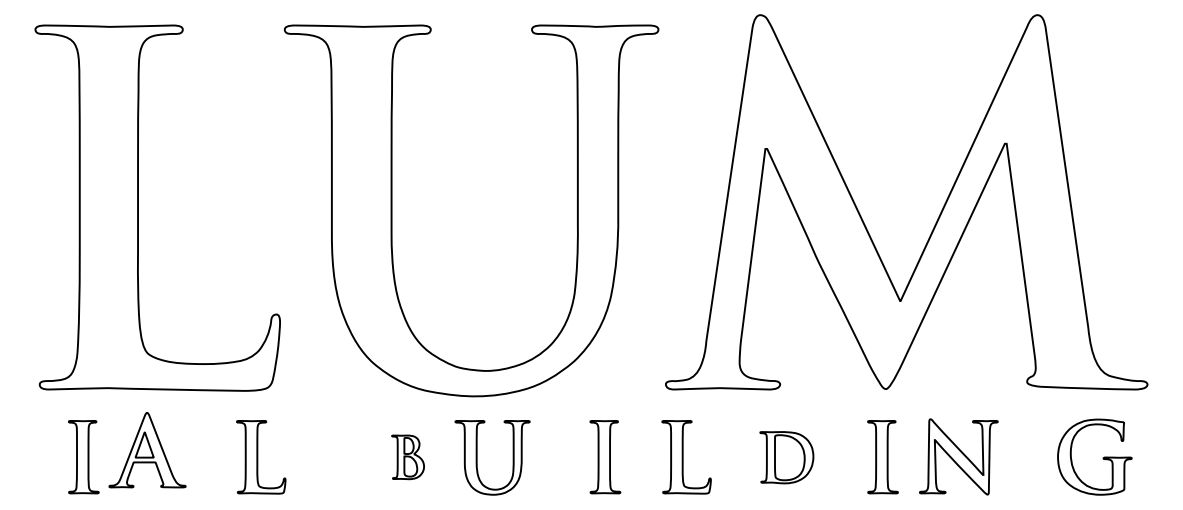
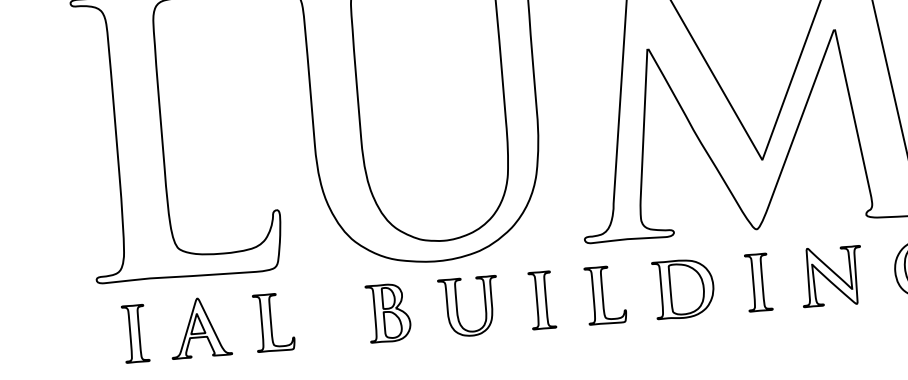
part: (147, 450) -> (200, 327), moved
part: (958, 456) -> (831, 276), moved
part: (407, 457) -> (388, 313), size x1.67
part: (477, 457) -> (457, 307), moved
part: (786, 457) -> (683, 289), size x1.43

